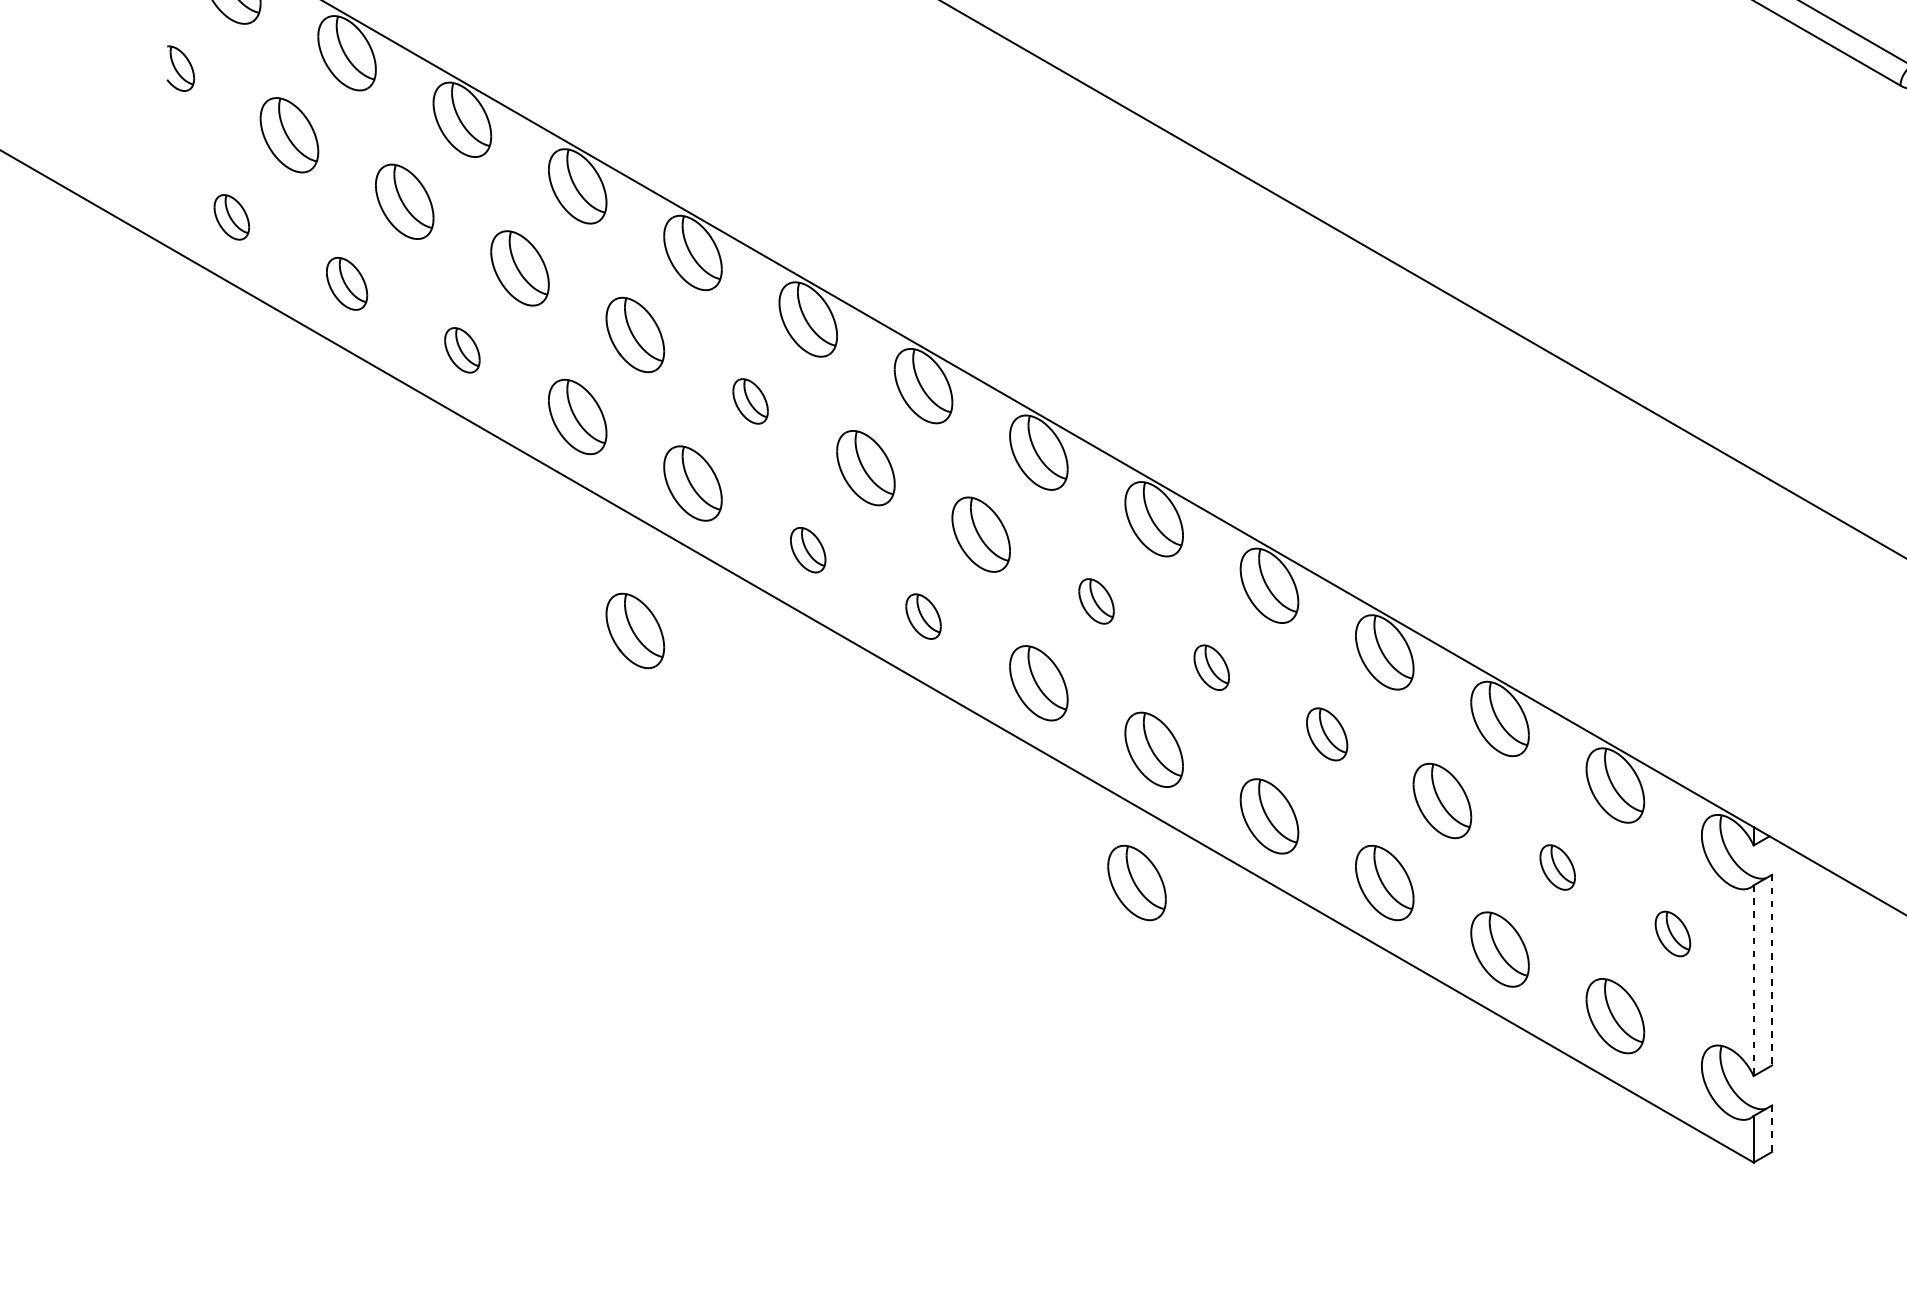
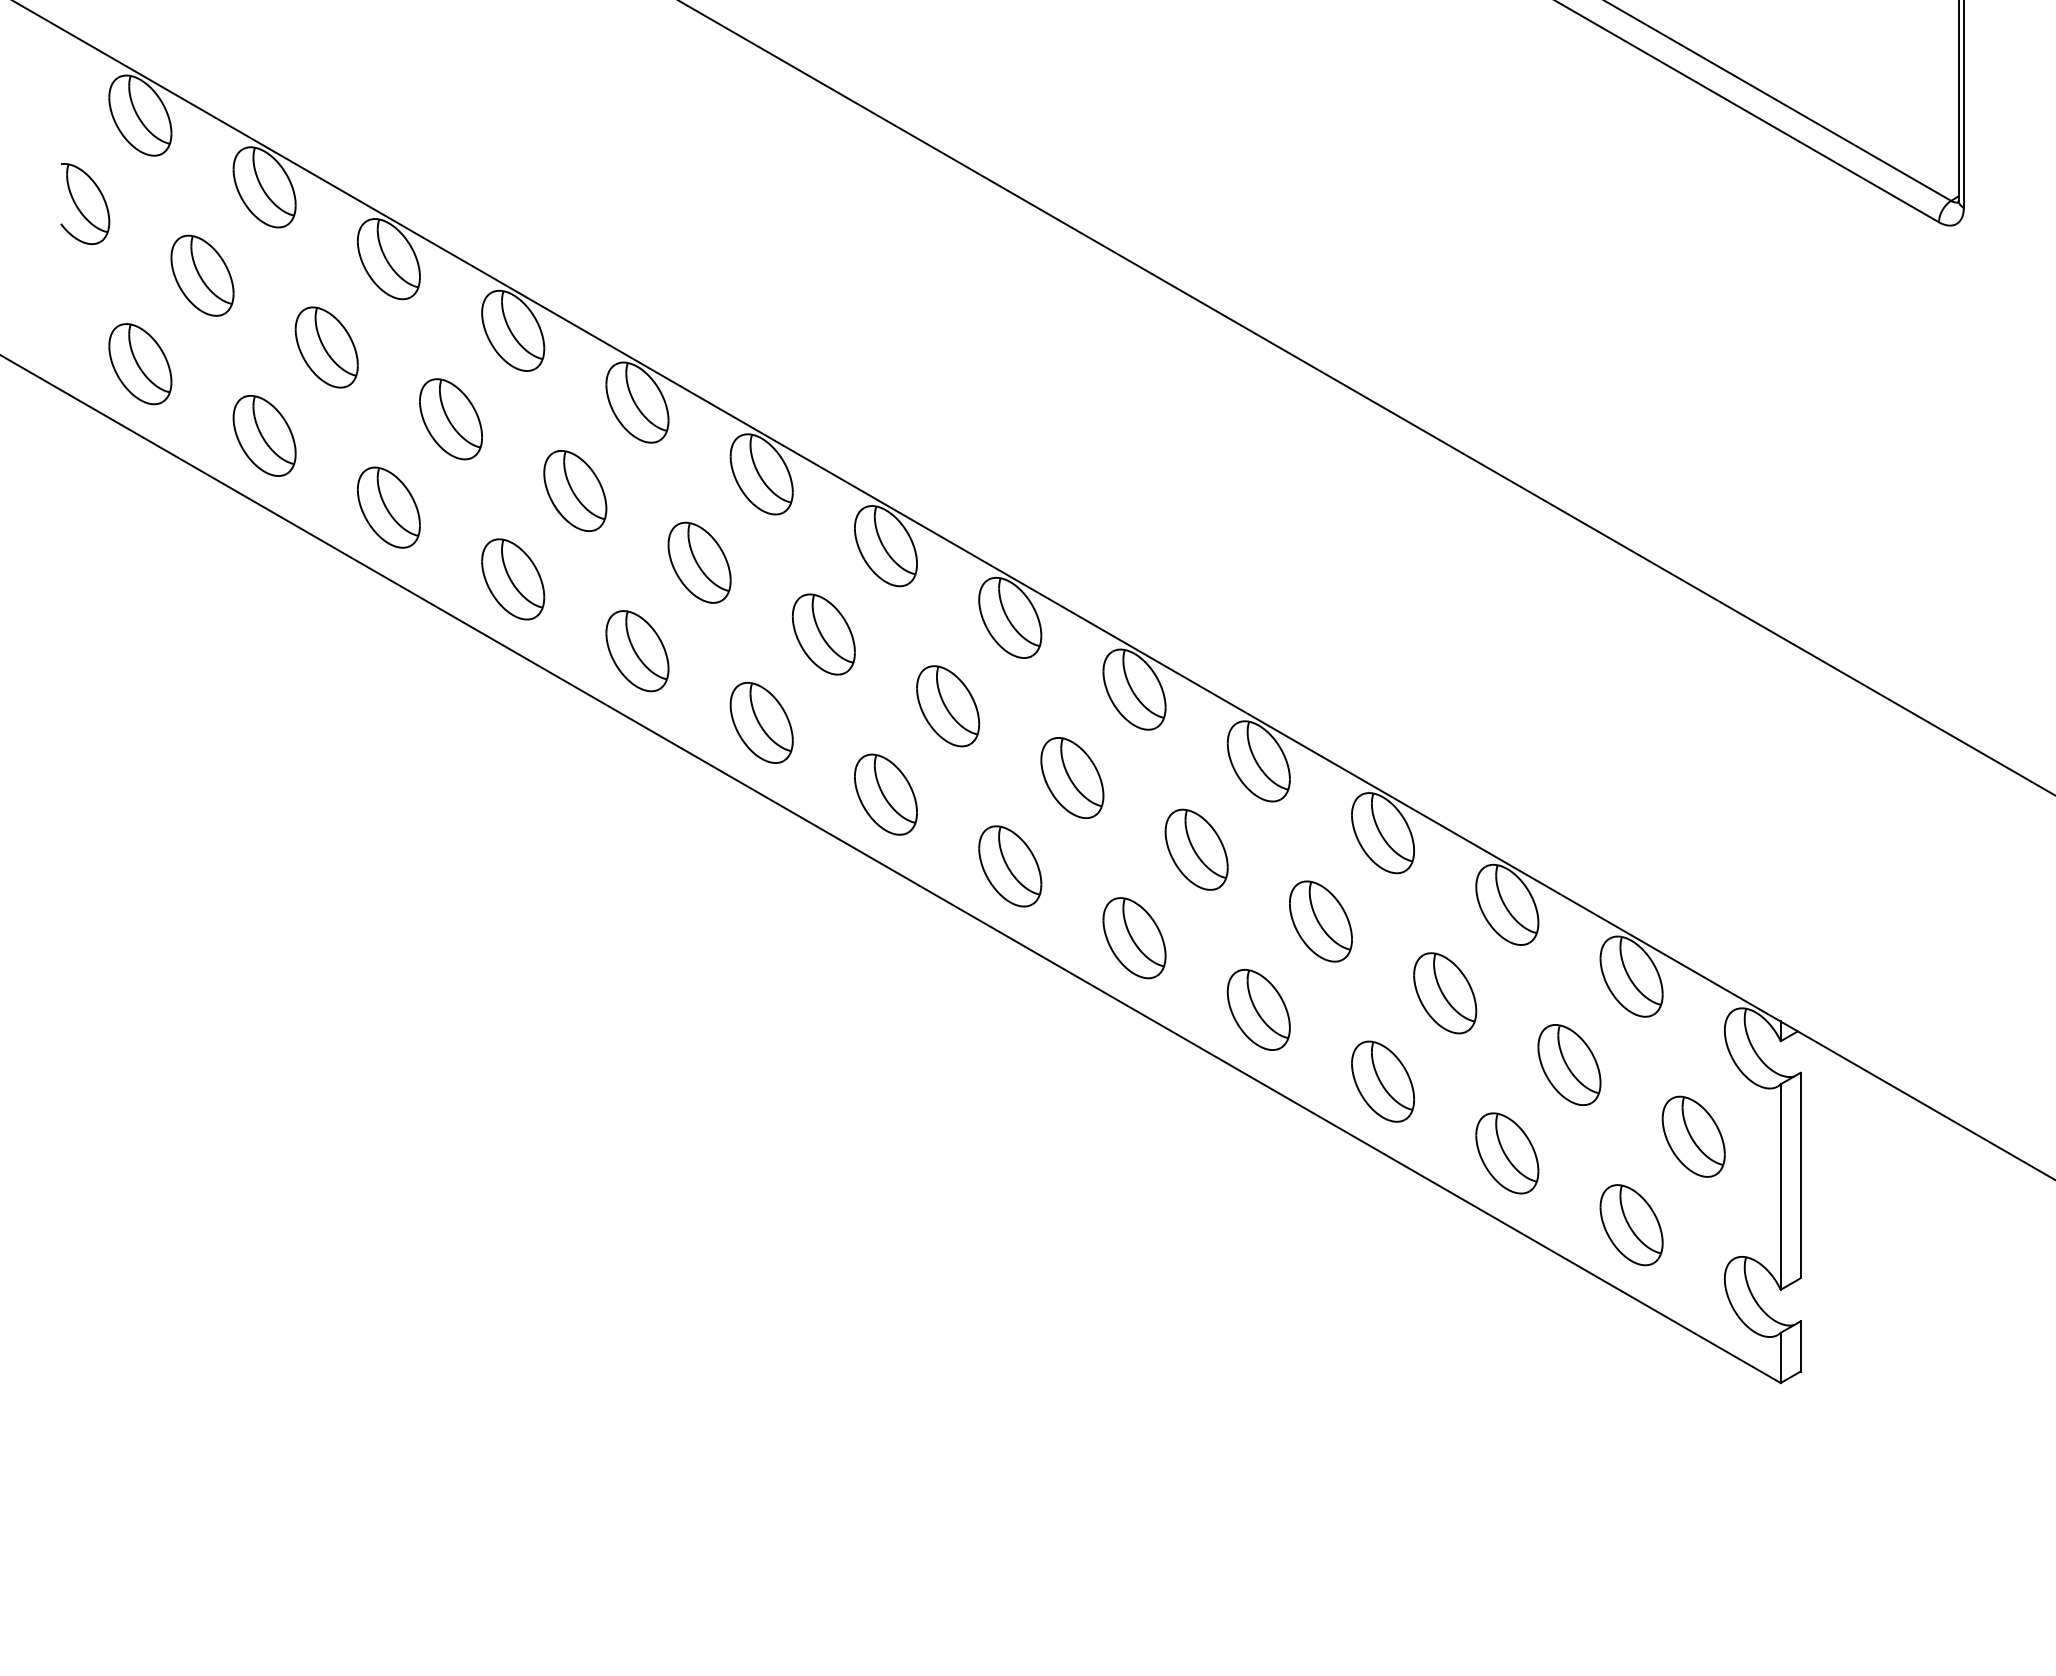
part: (180, 68) -> (85, 203), size x1.67
part: (231, 217) -> (140, 364), size x1.67
part: (346, 283) -> (264, 435), size x1.43
part: (462, 350) -> (388, 507), size x1.67
part: (750, 401) -> (699, 562), size x1.67
part: (808, 549) -> (761, 722), size x1.67
part: (1096, 601) -> (1072, 778), size x1.67
part: (923, 616) -> (885, 794), size x1.67
part: (635, 630) -> (575, 809), removed
part: (1211, 667) -> (1196, 849), size x1.67
part: (1326, 734) -> (1320, 921), size x1.43
part: (1557, 867) -> (1569, 1064), size x1.67
part: (1136, 882) -> (1115, 1081), removed
part: (1672, 933) -> (1693, 1136), size x1.67
line: (1772, 970) -> (1800, 1175), dashed -> solid
line: (1753, 981) -> (1780, 1187), dashed -> solid
line: (1772, 1128) -> (1800, 1346), dashed -> solid

